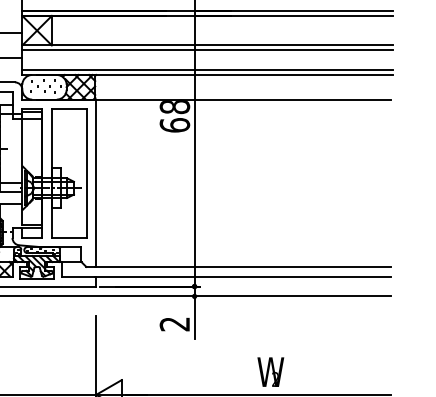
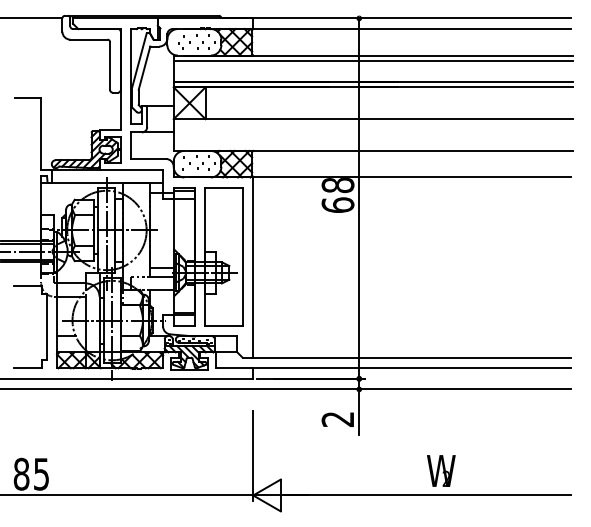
line: (207, 50) -> (373, 124), removed
line: (207, 69) -> (373, 145), removed

